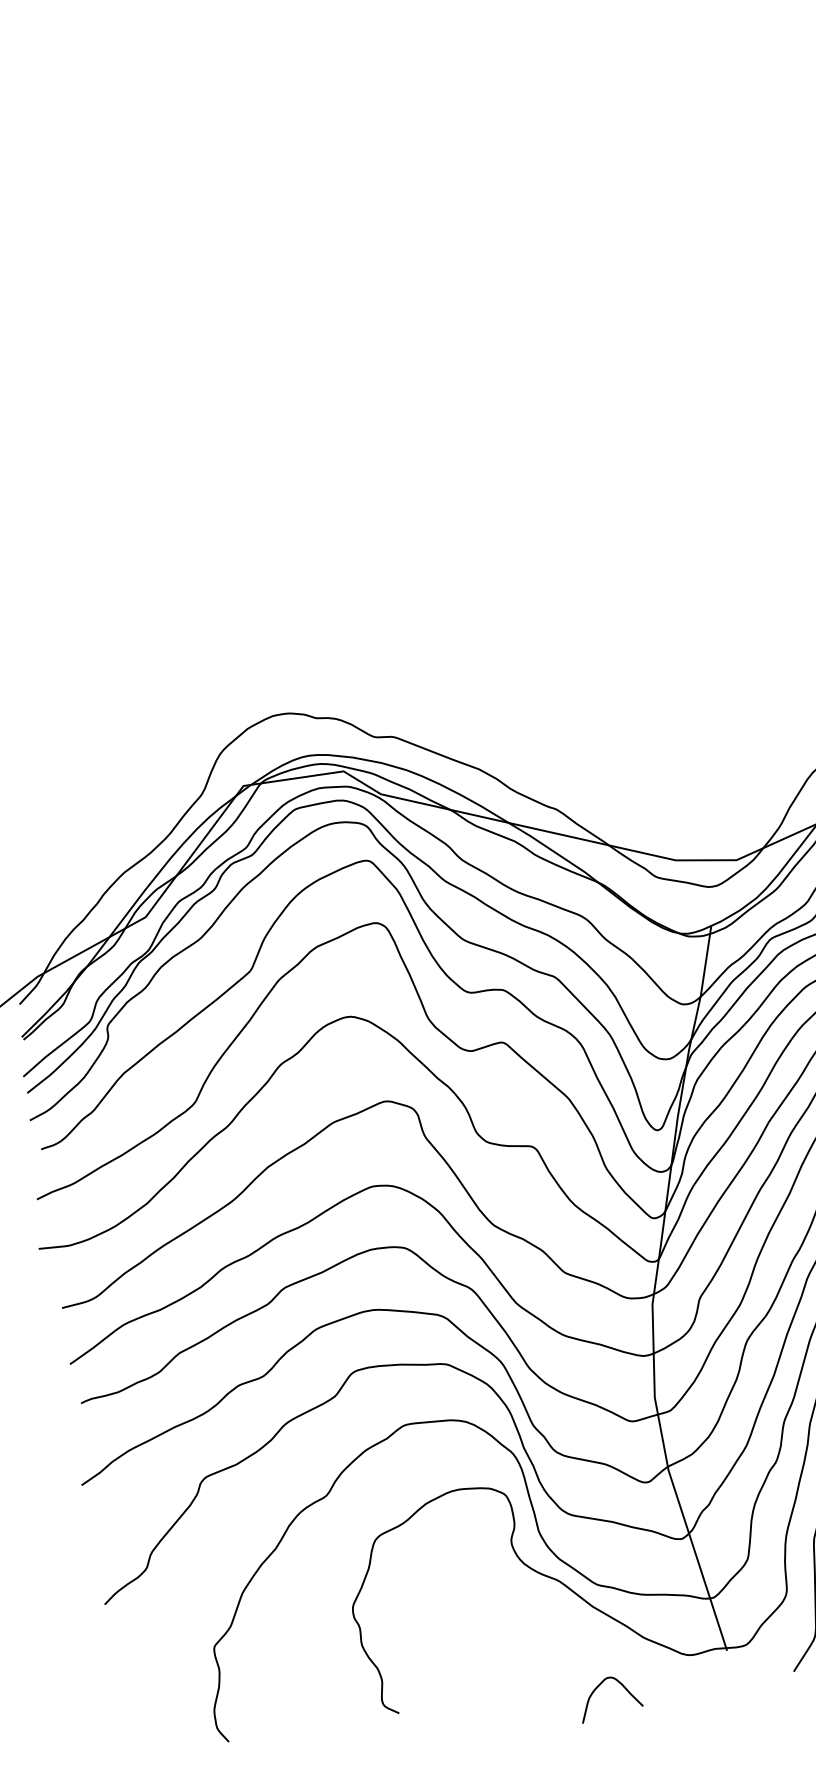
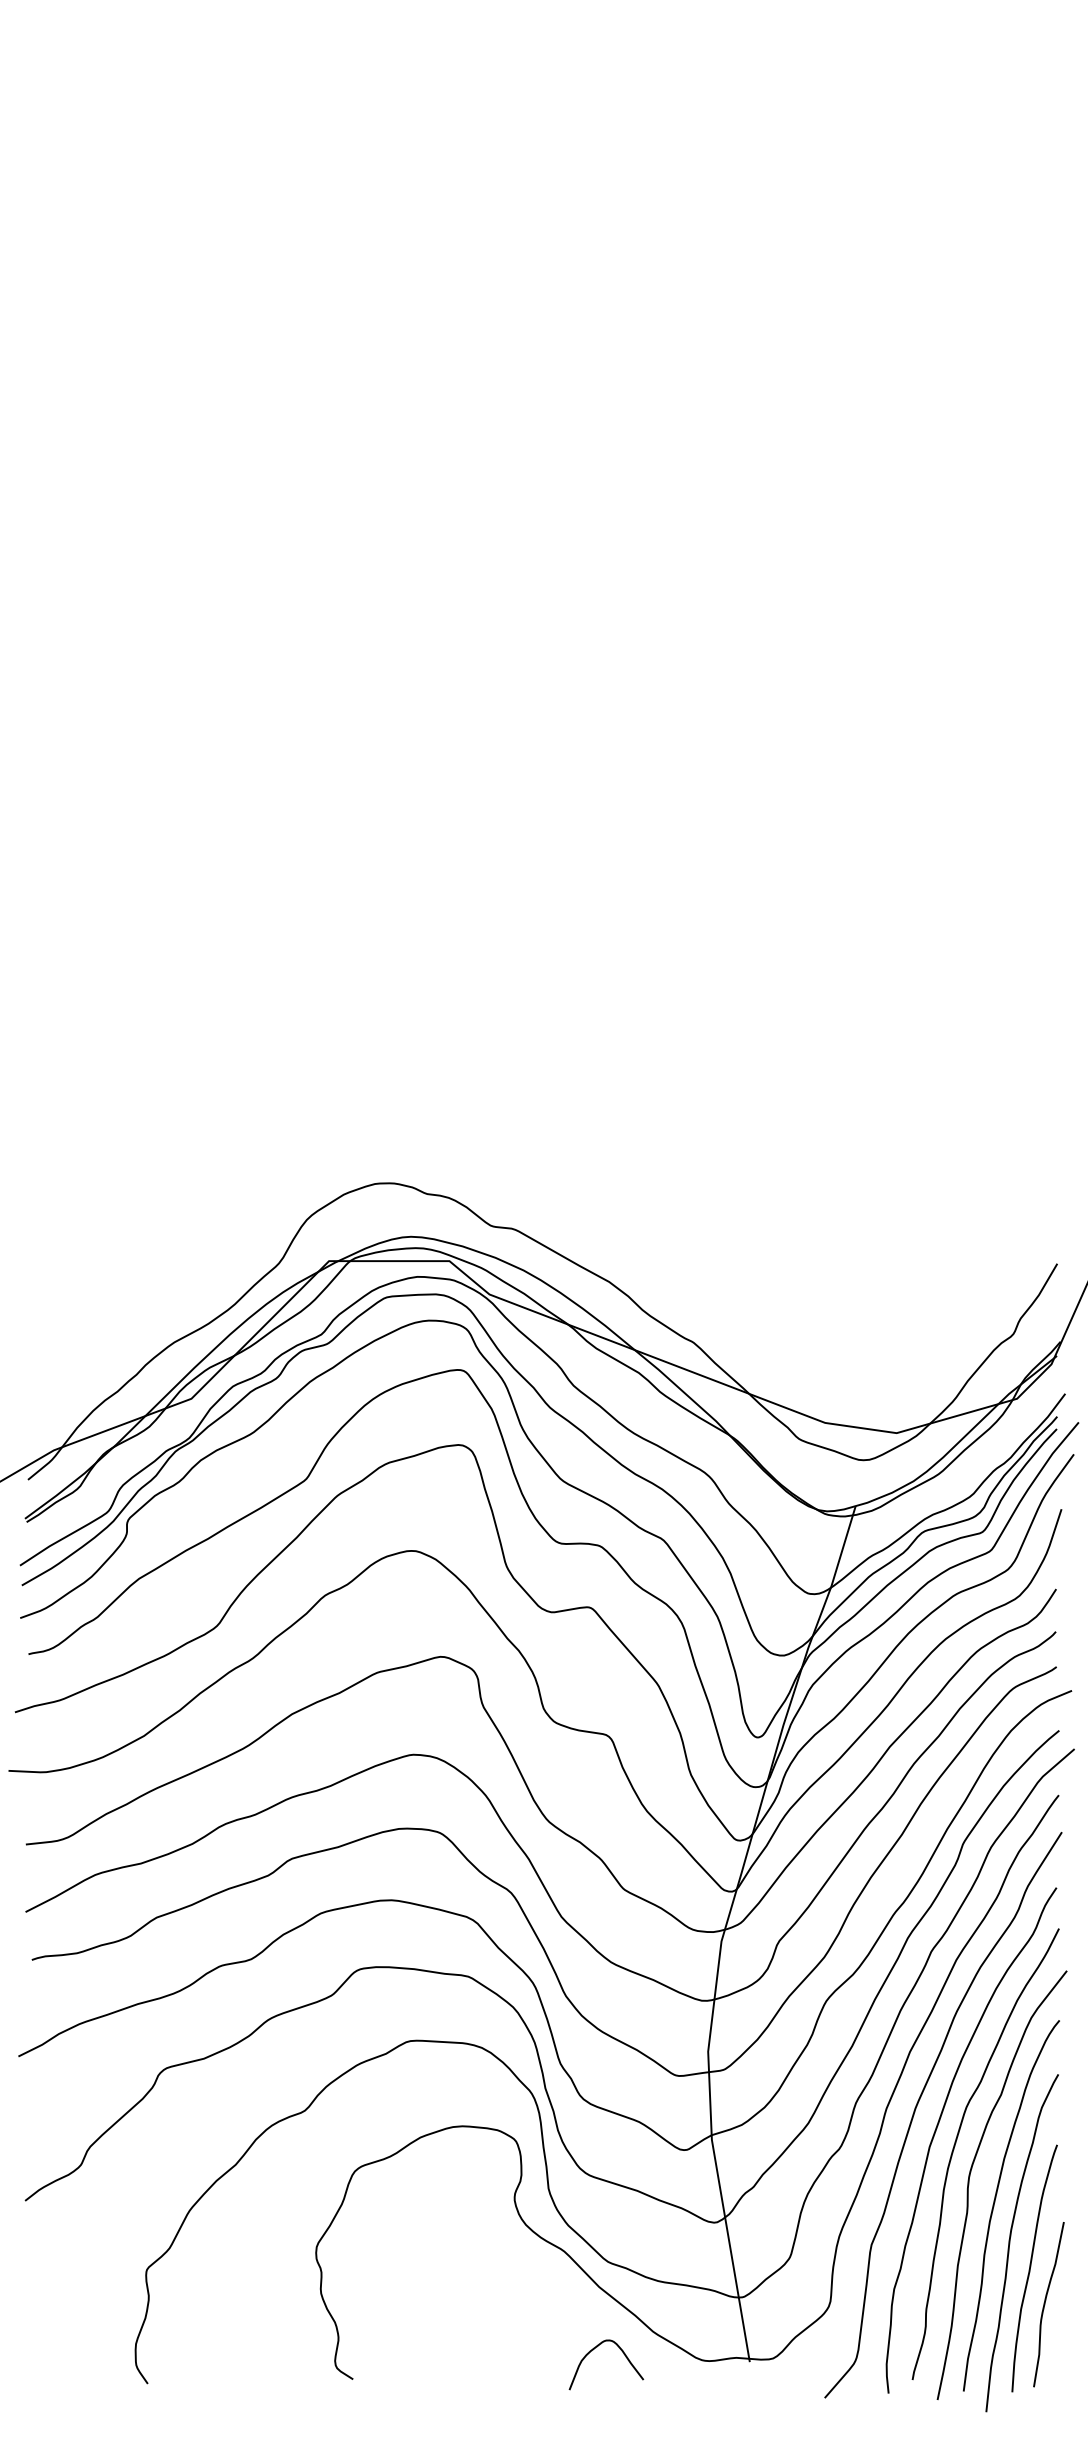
curve: (598, 1687) -> (593, 2350), moved

